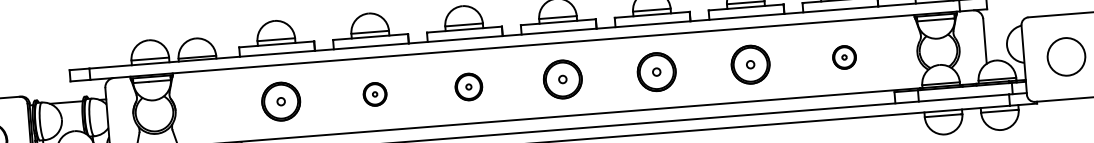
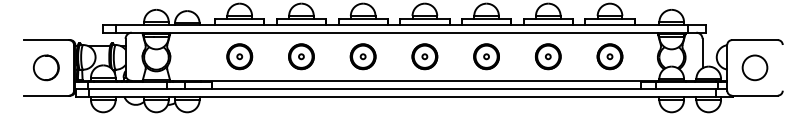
part: (843, 57) -> (609, 56), size x1.67
part: (467, 86) -> (362, 56), size x1.43
part: (375, 93) -> (301, 56), size x1.67

